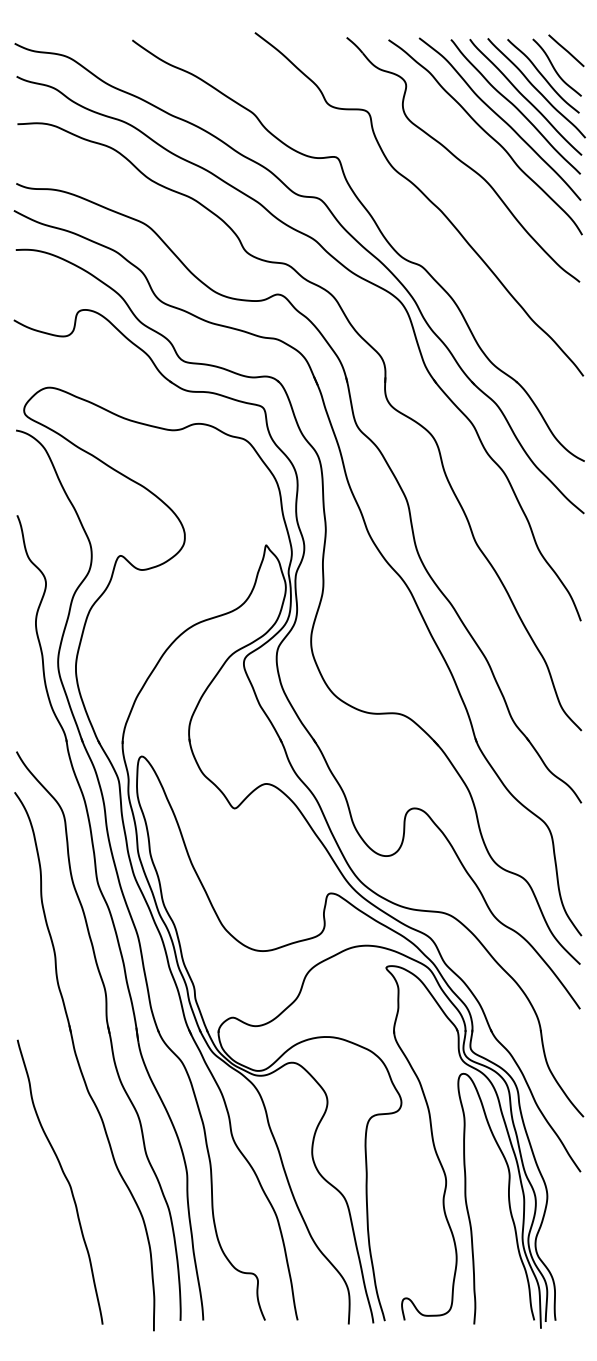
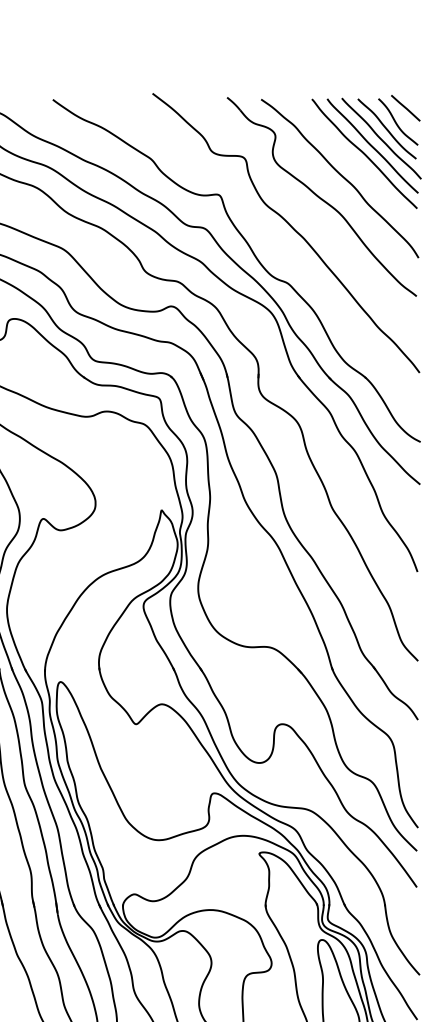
curve: (499, 118) -> (351, 163), removed

